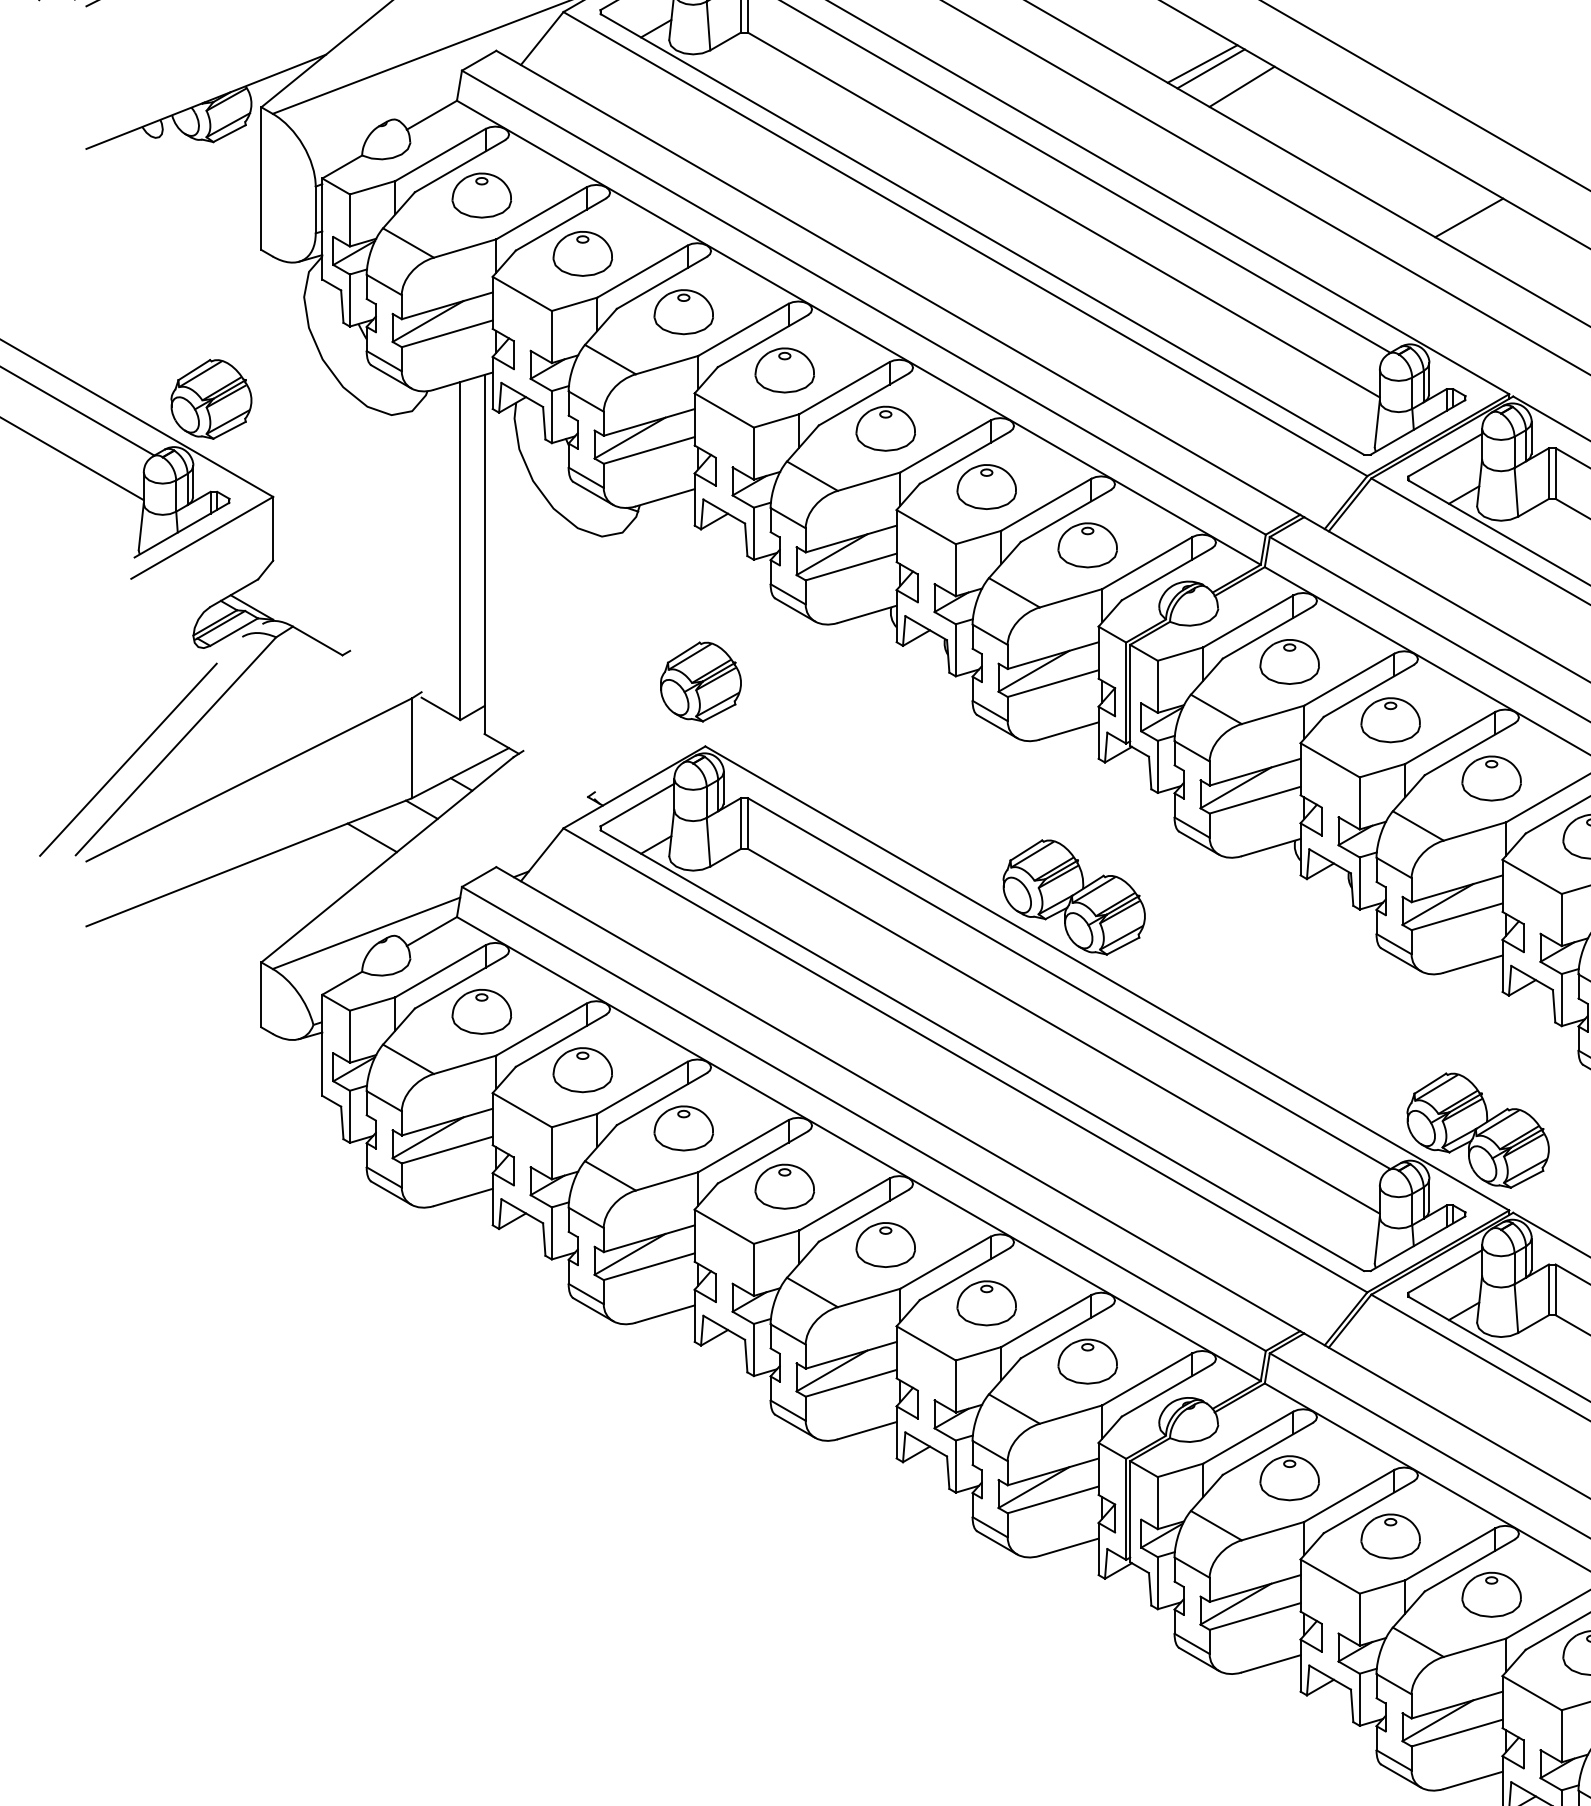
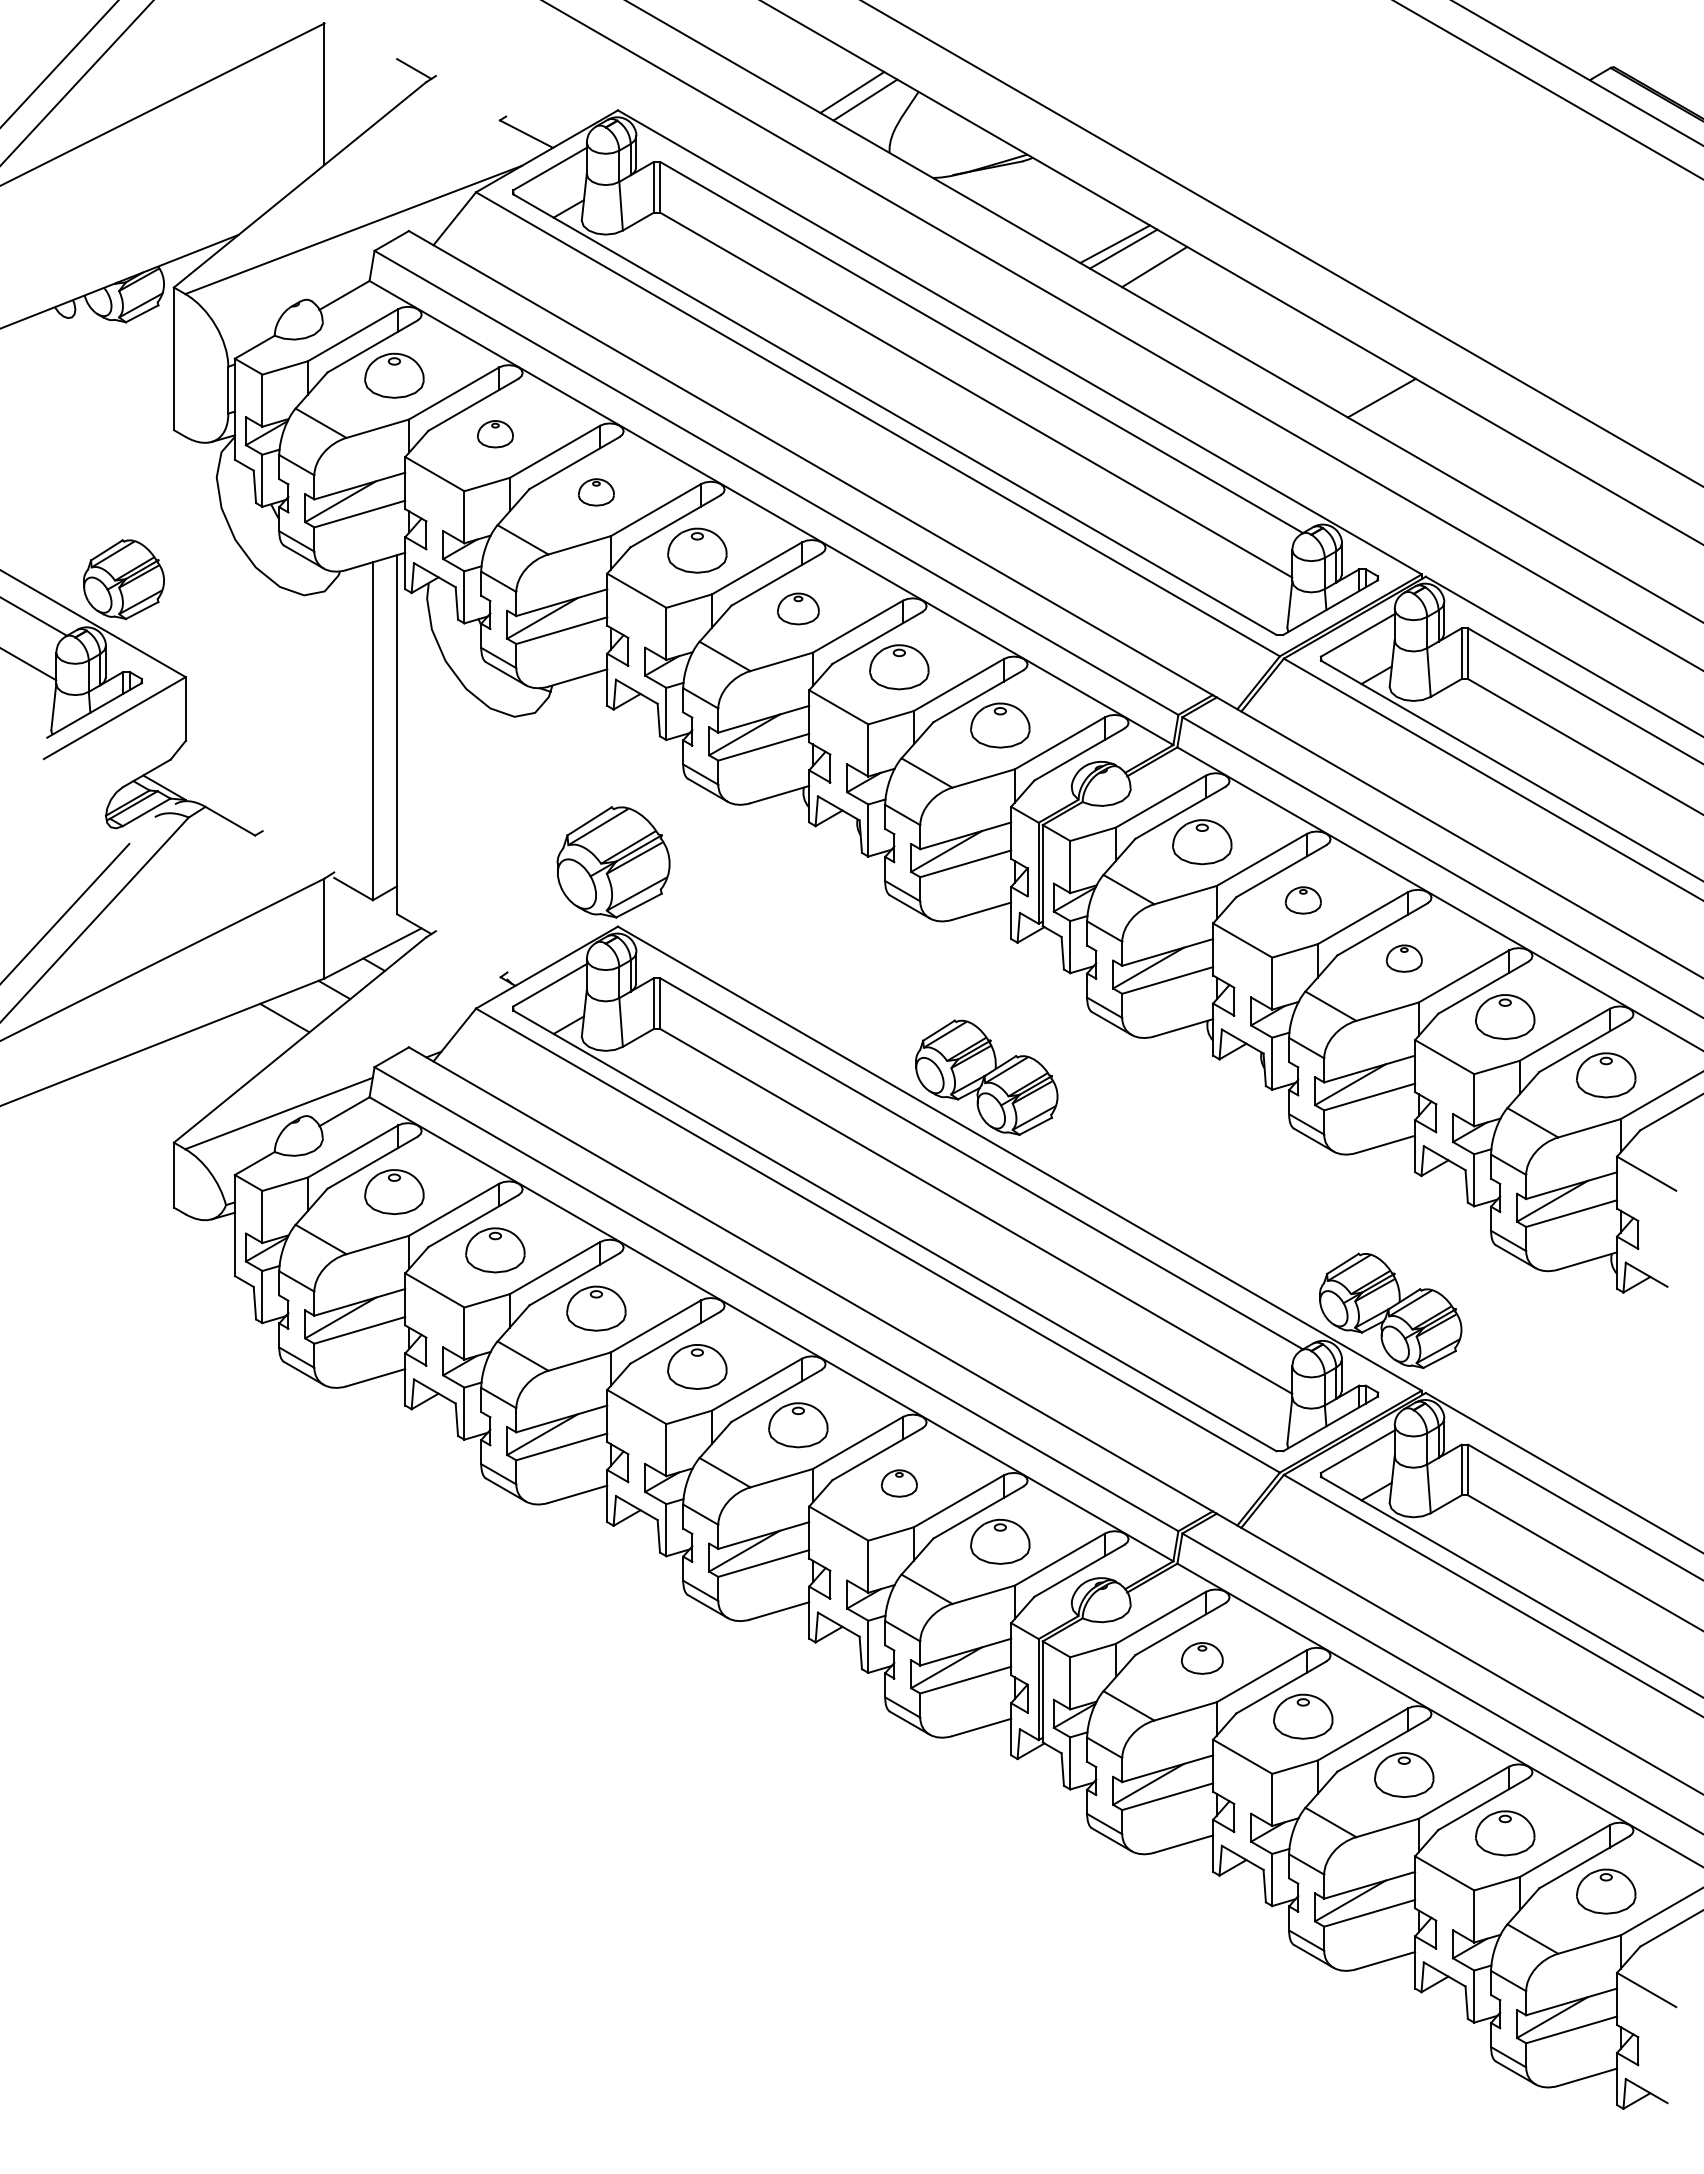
part: (582, 254) -> (495, 434), size x0.6
part: (683, 312) -> (596, 492), size x0.6
part: (885, 428) -> (798, 608), size x0.7
part: (700, 681) -> (613, 861), size x1.4
part: (1390, 720) -> (1303, 900), size x0.6
part: (1491, 778) -> (1404, 958), size x0.6
part: (986, 1303) -> (899, 1483), size x0.6
part: (1289, 1478) -> (1202, 1658), size x0.7

